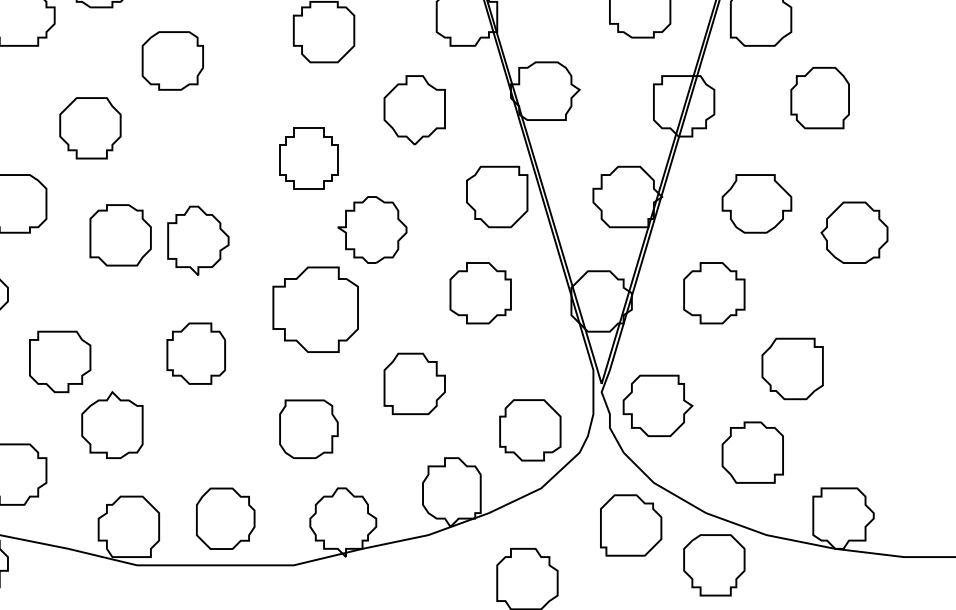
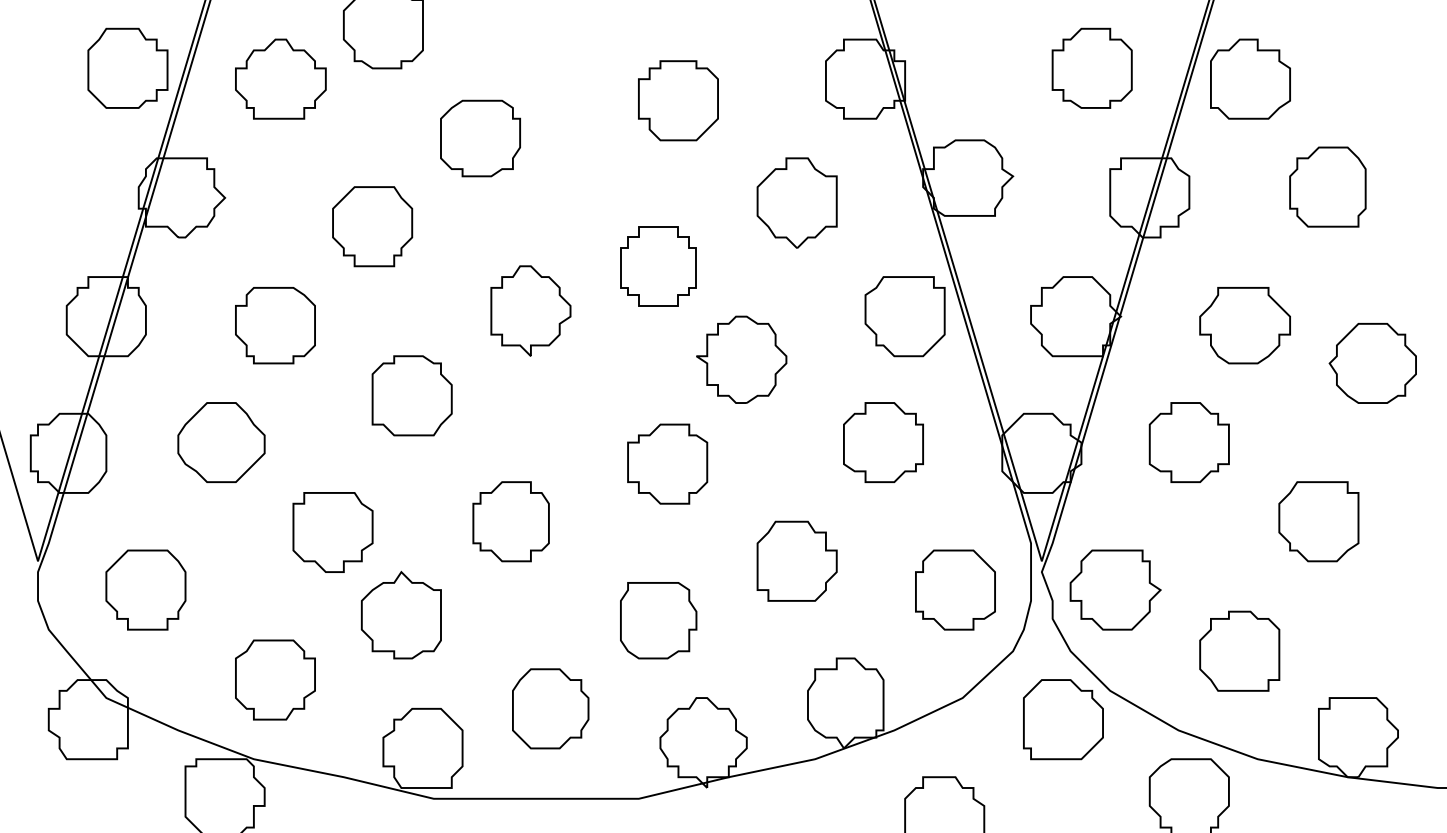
part: (120, 235) -> (411, 395), moved
part: (198, 240) -> (530, 310), moved
part: (315, 309) -> (667, 463), size x0.71
part: (792, 368) -> (1318, 521), moved
part: (530, 429) -> (955, 589), moved
part: (225, 518) -> (550, 708), moved
part: (631, 525) -> (1063, 719), moved

